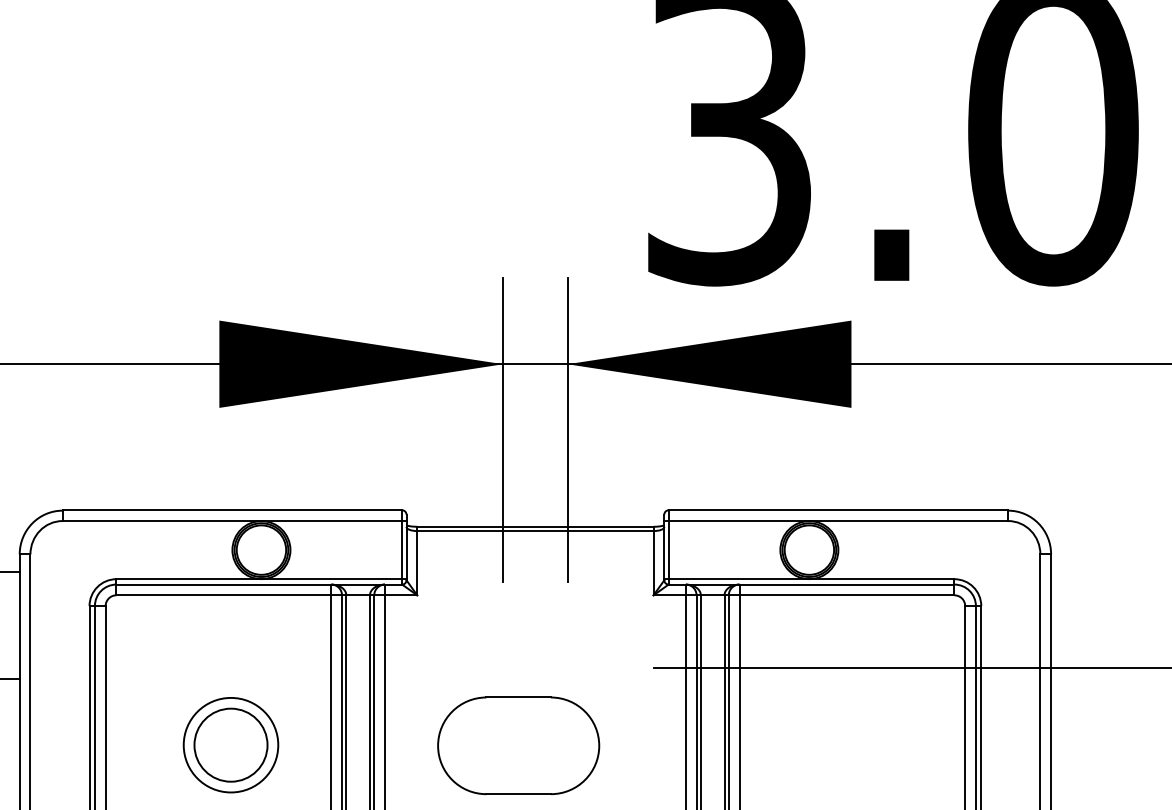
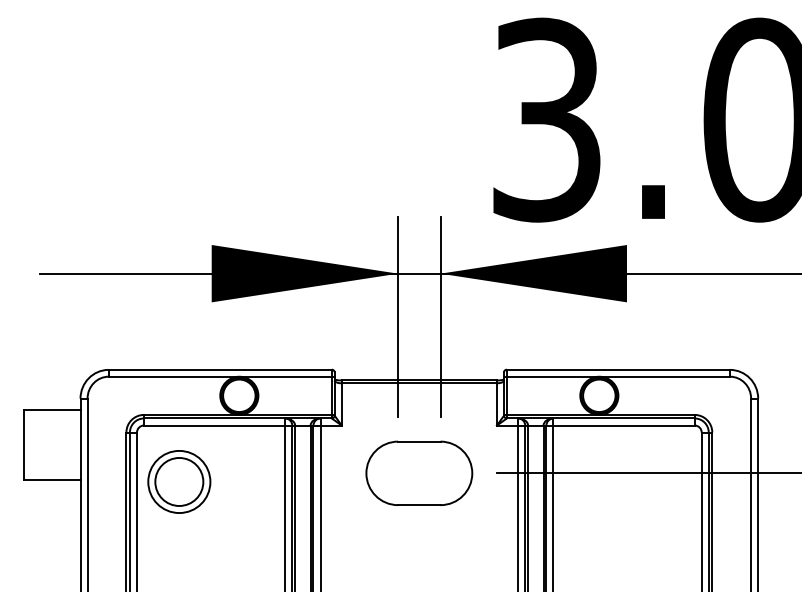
part: (231, 744) -> (179, 481), moved
part: (518, 744) -> (419, 472), moved

